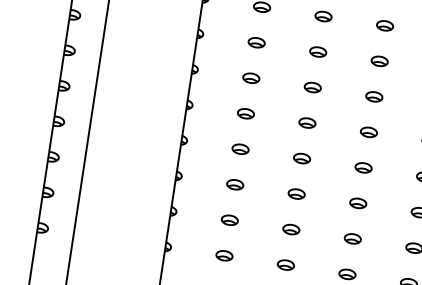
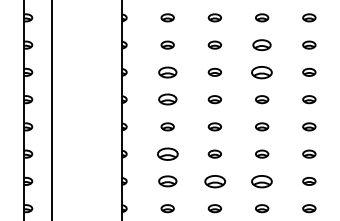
part: (380, 60) -> (262, 44), size x1.4
part: (251, 77) -> (167, 71), size x1.4
part: (374, 95) -> (262, 71), size x1.6
part: (245, 113) -> (167, 99), size x1.4
part: (235, 183) -> (167, 153), size x1.6
part: (229, 220) -> (167, 181), size x1.4
part: (290, 228) -> (214, 180), size x1.6
part: (353, 237) -> (262, 180), size x1.6

